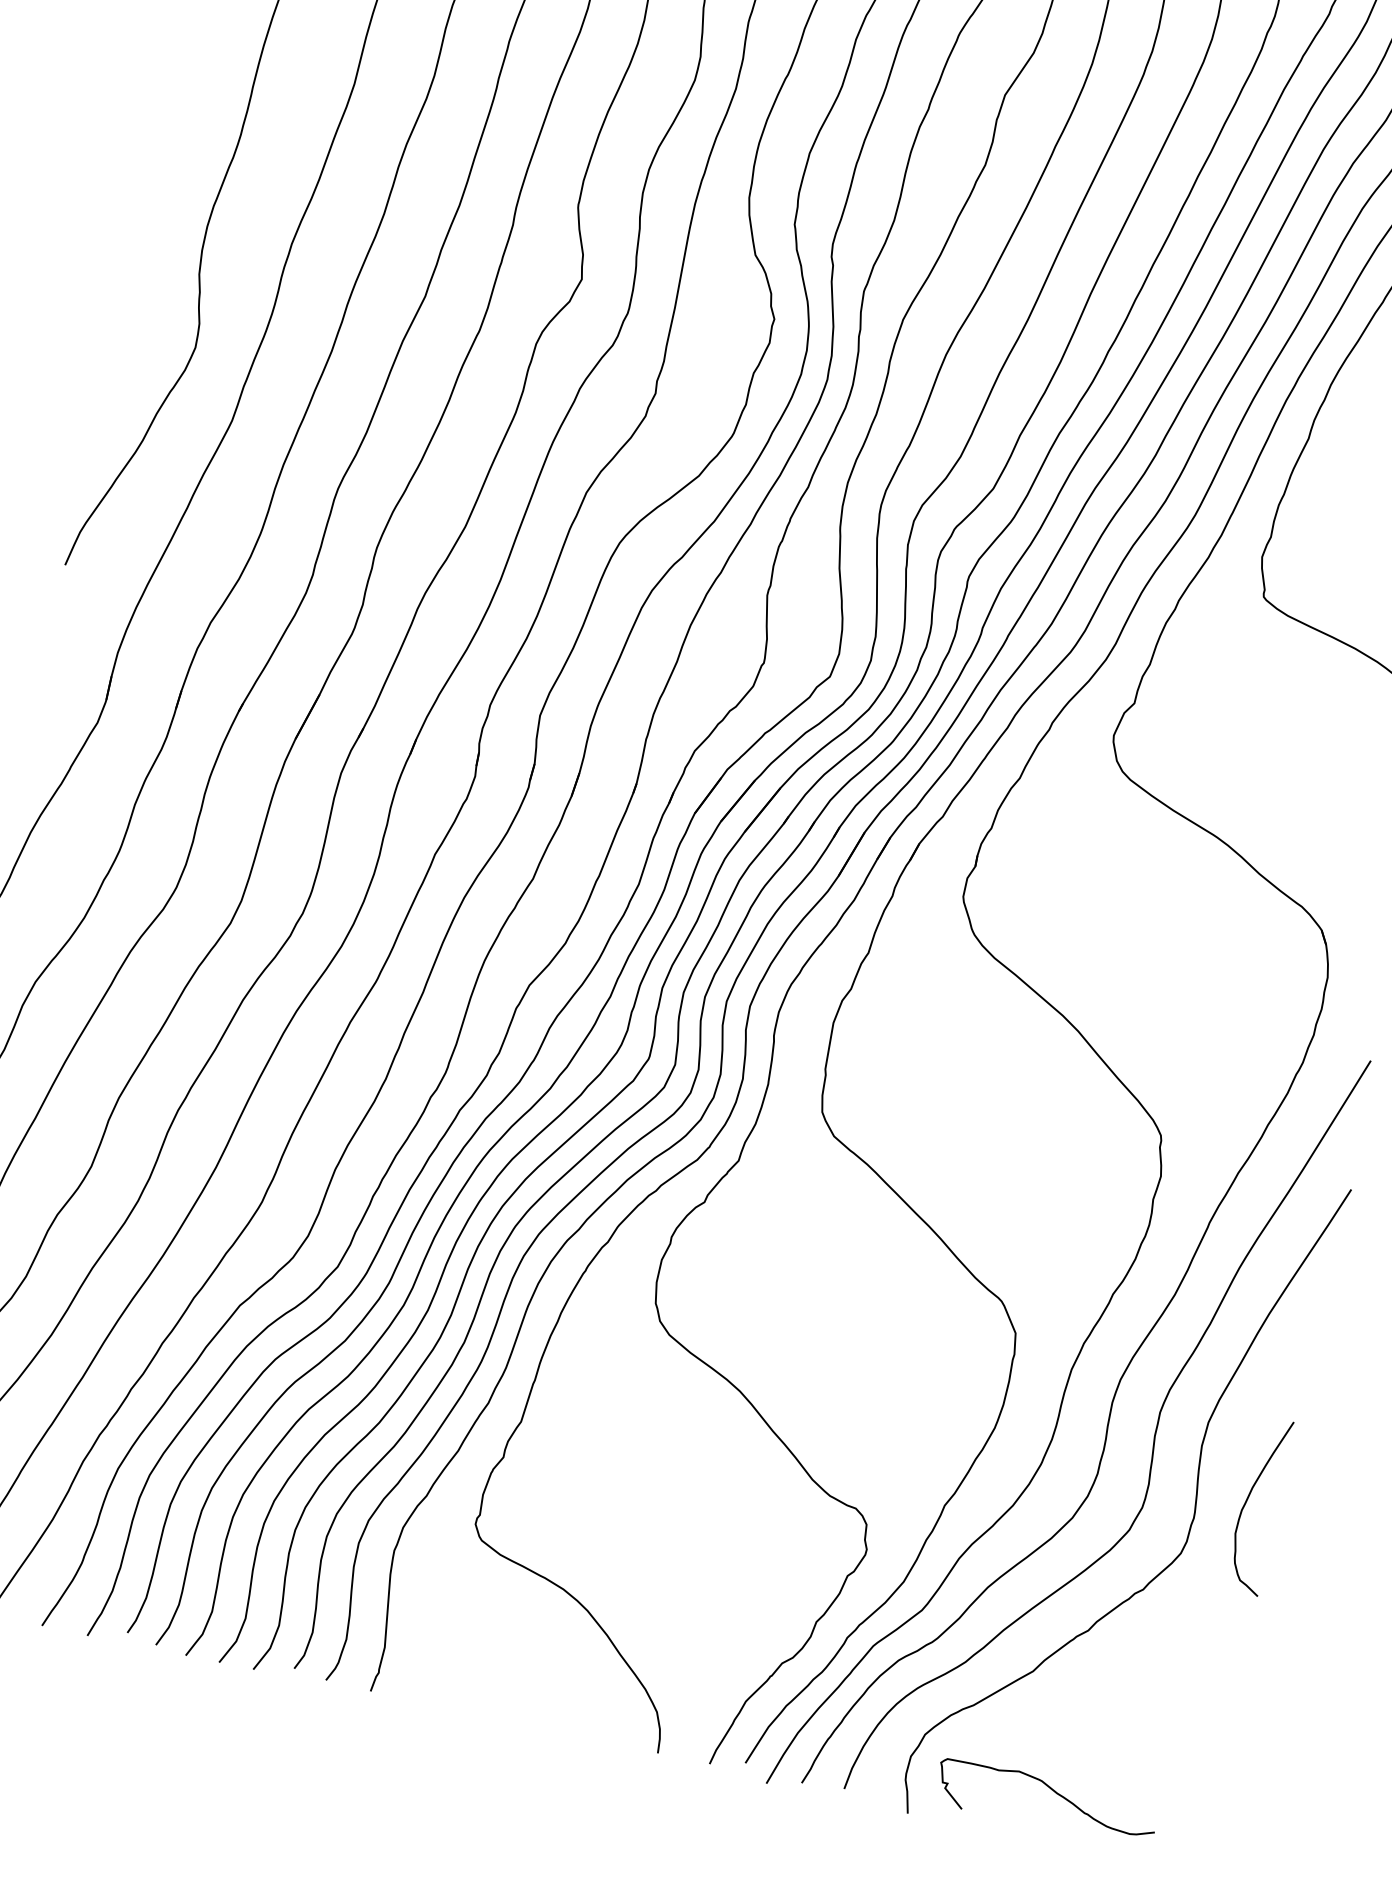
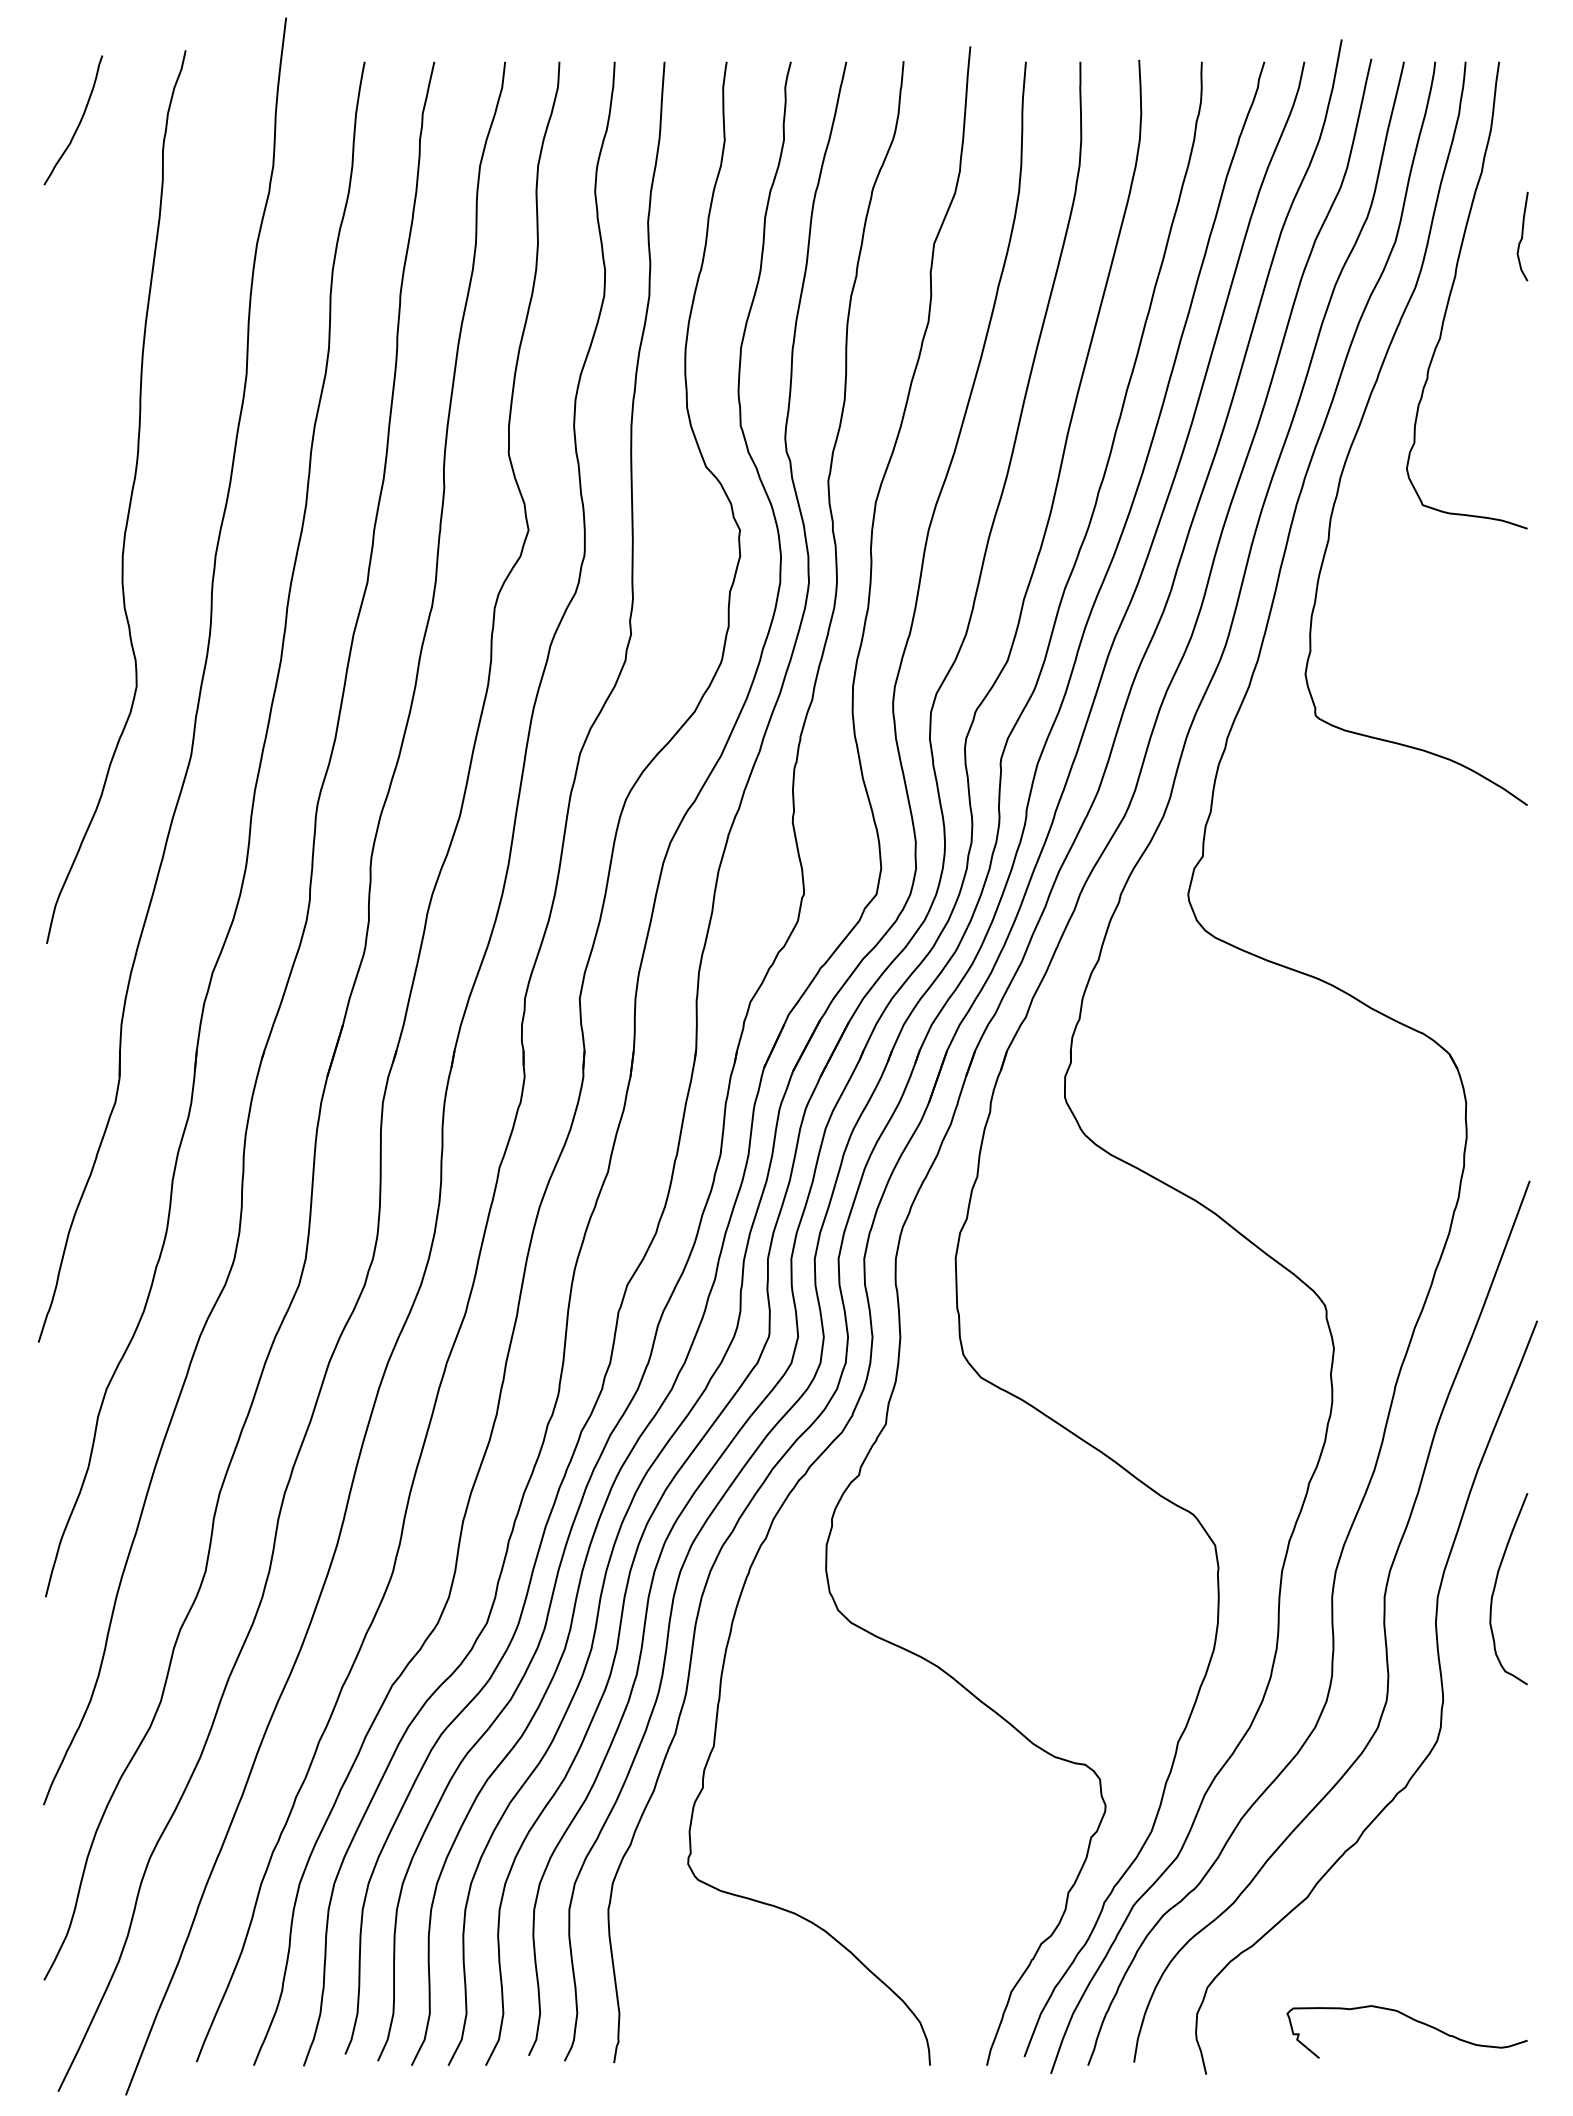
curve: (1248, 1499) -> (1496, 1584), moved
curve: (1053, 1791) -> (1411, 2019), moved

